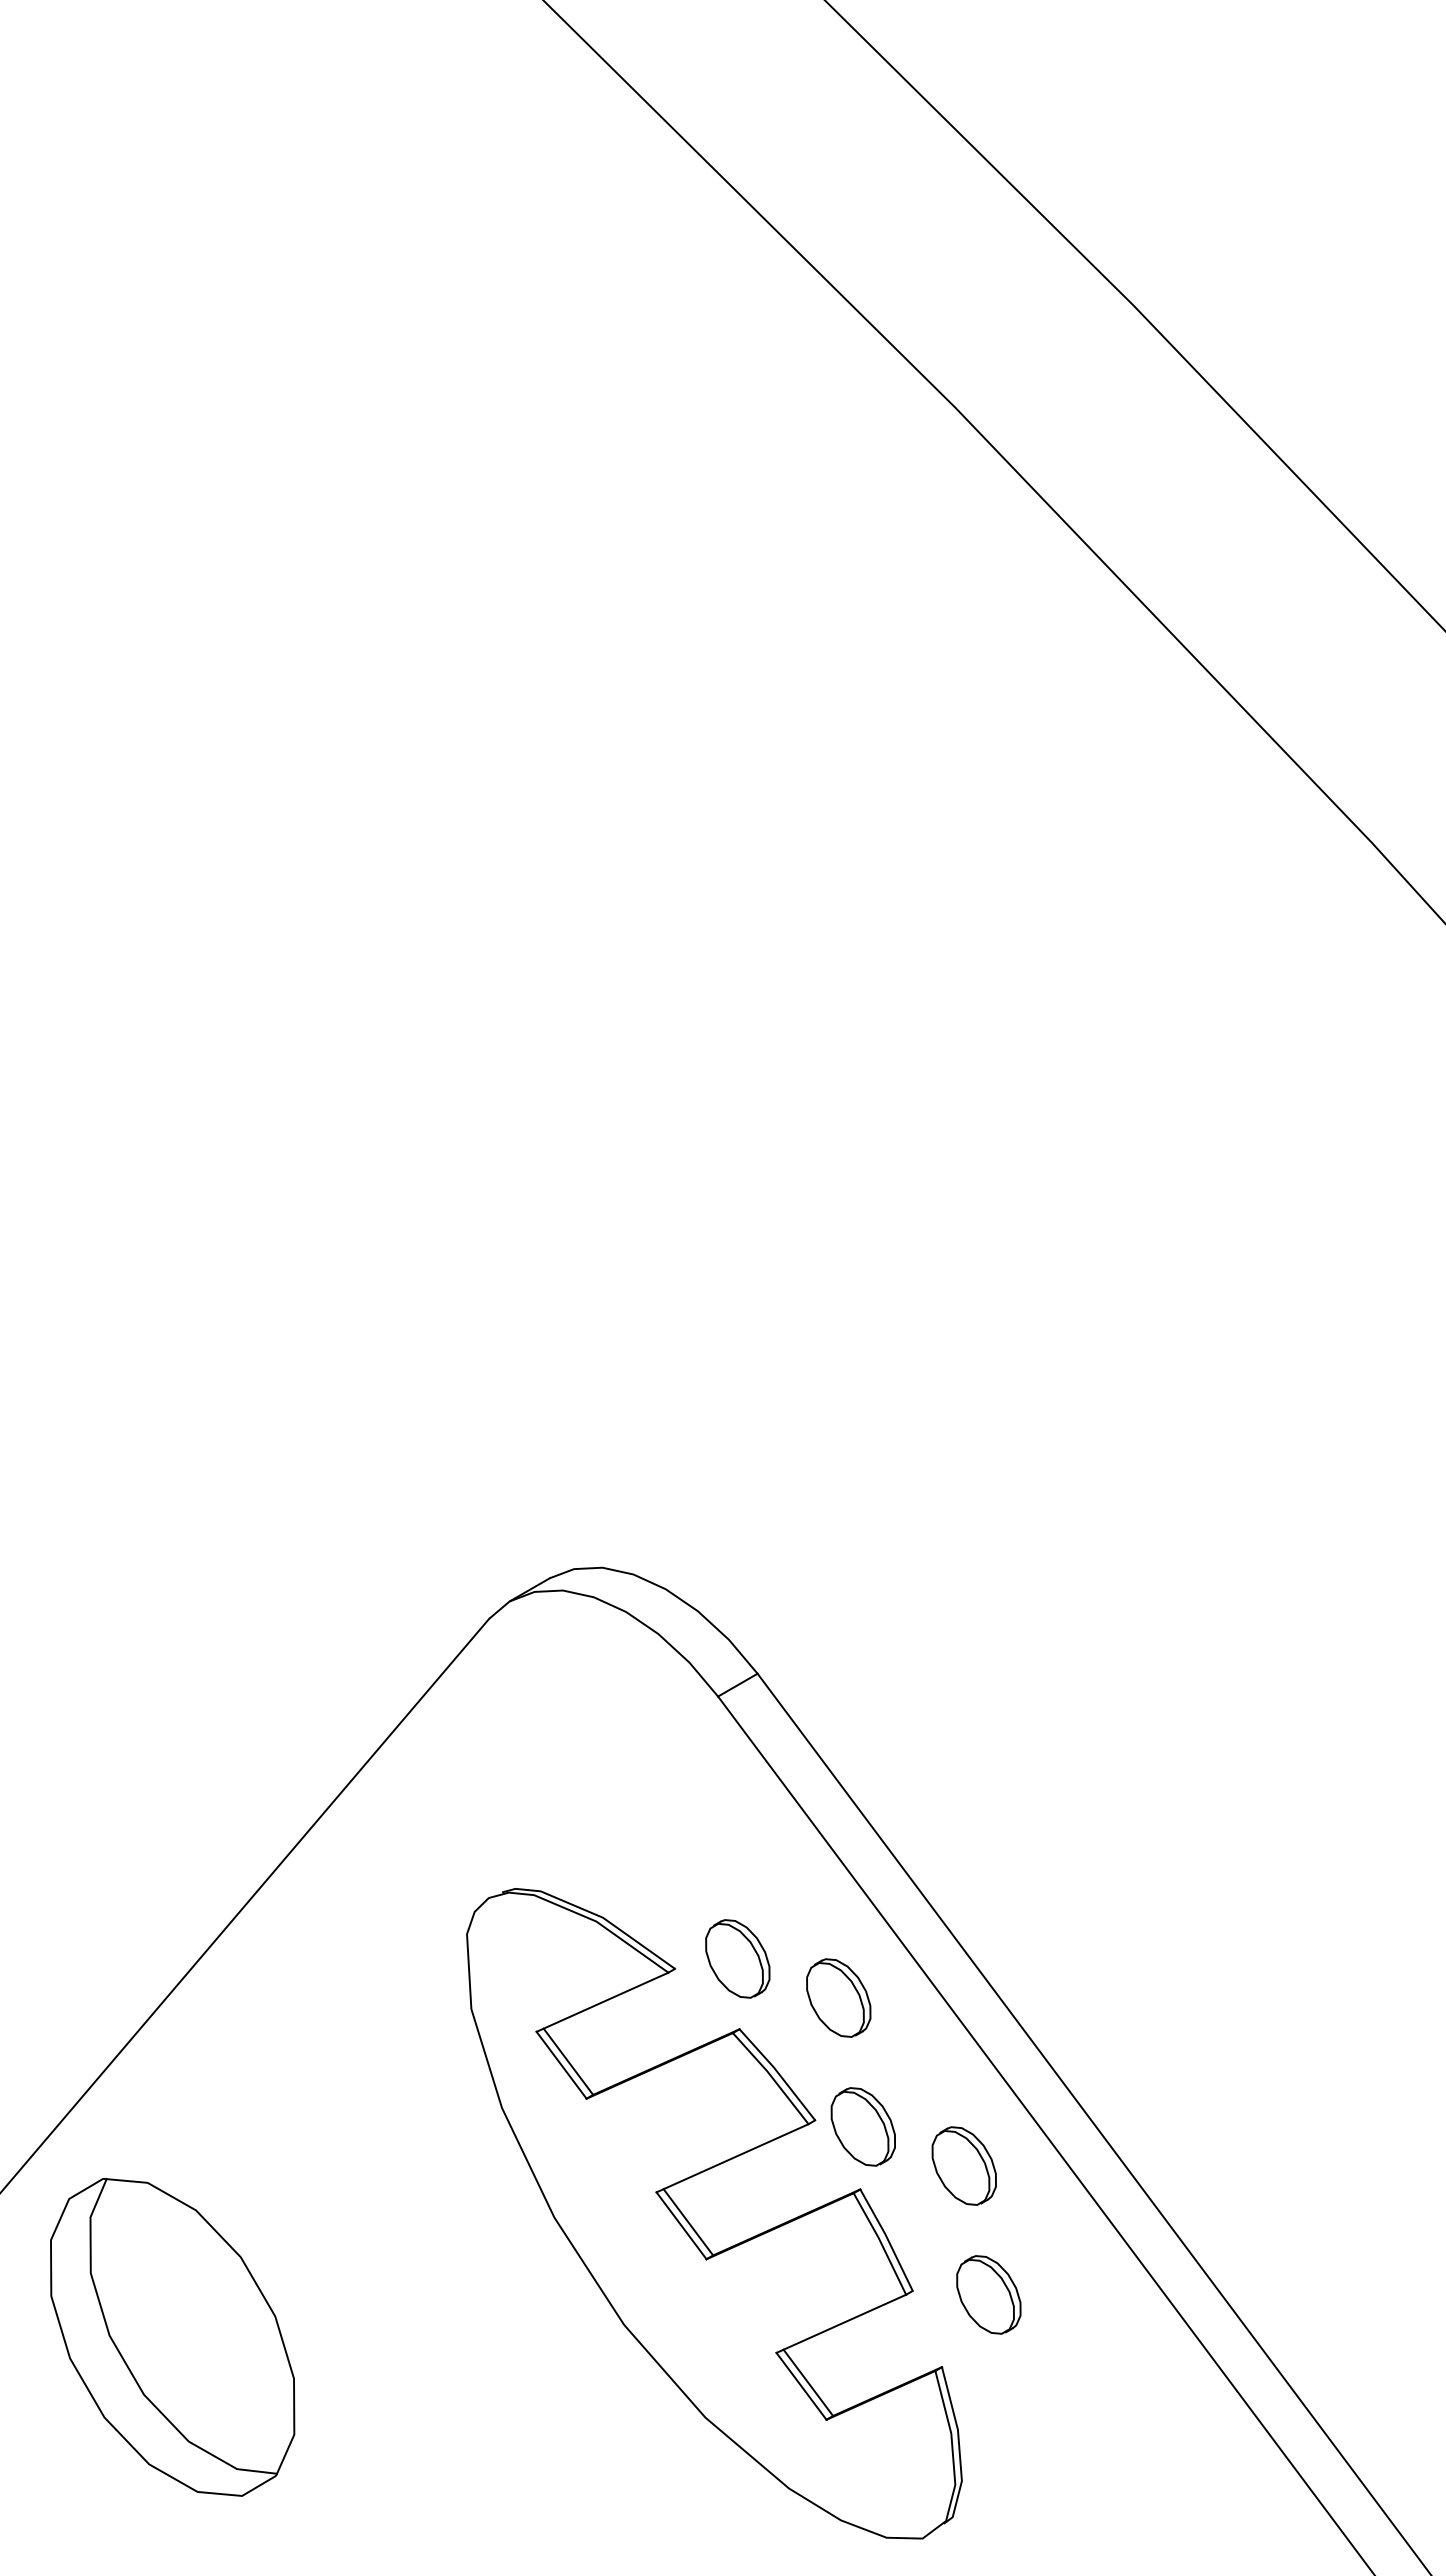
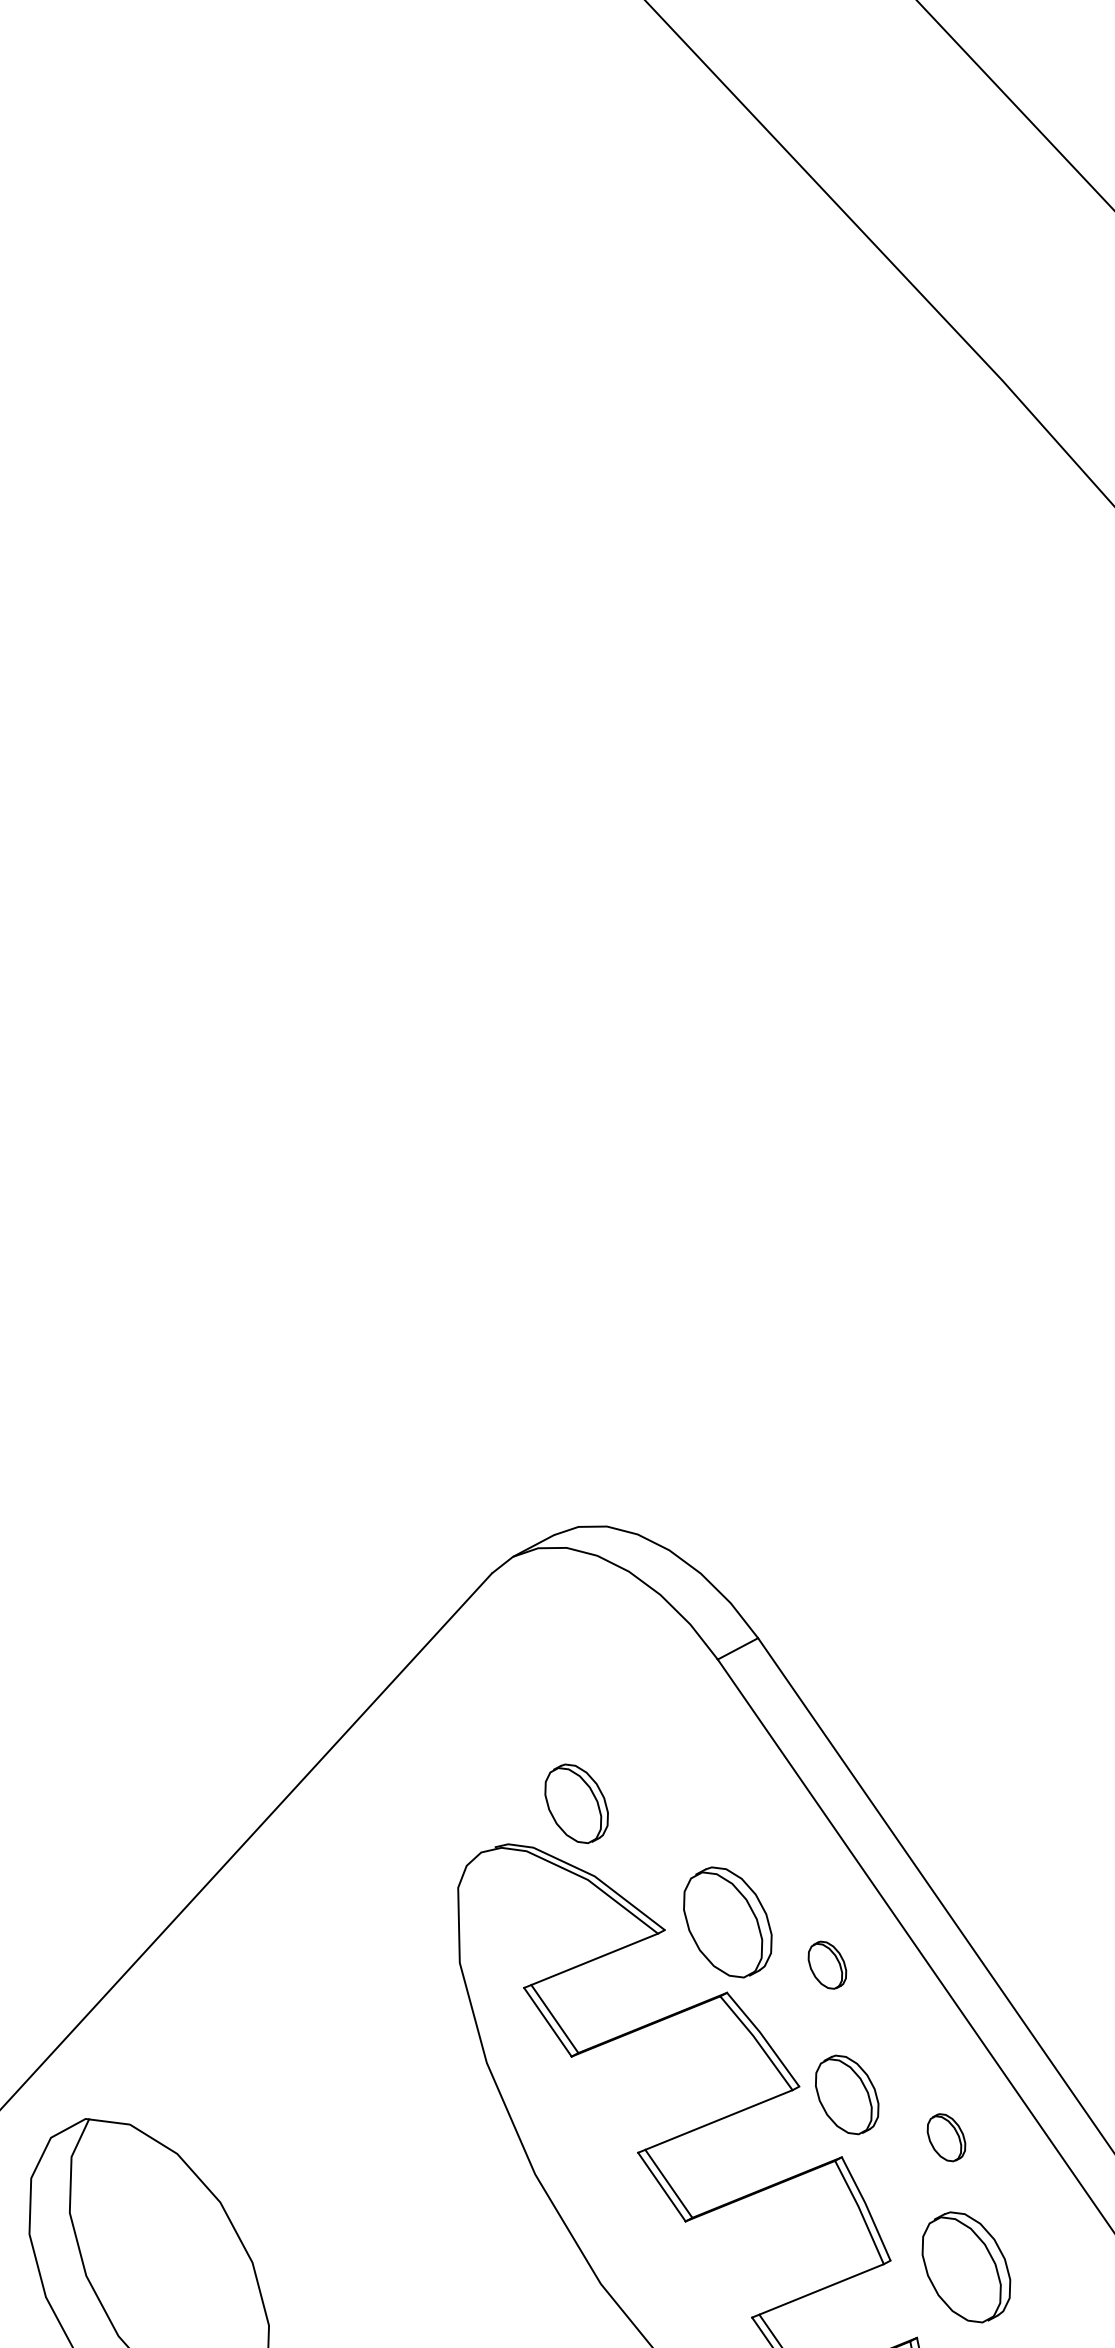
part: (581, 1845) -> (575, 1803), added
part: (737, 1958) -> (727, 1922), size x1.4
part: (838, 1997) -> (827, 1964), size x0.6
part: (963, 2165) -> (945, 2137), size x0.6
part: (988, 2294) -> (966, 2266), size x1.4

